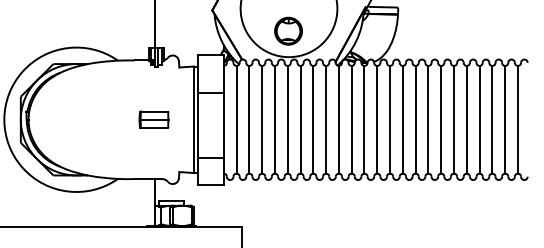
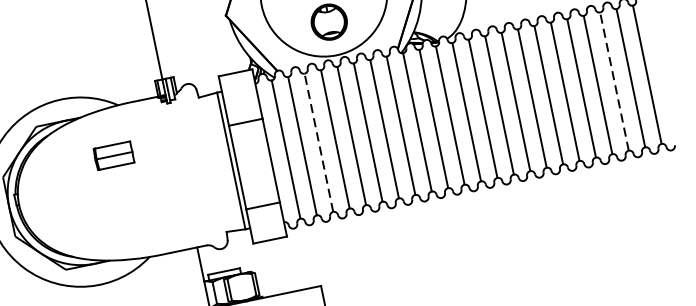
part: (153, 119) -> (113, 155), moved
line: (262, 119) -> (319, 142), solid -> dashed
line: (492, 119) -> (614, 81), solid -> dashed

